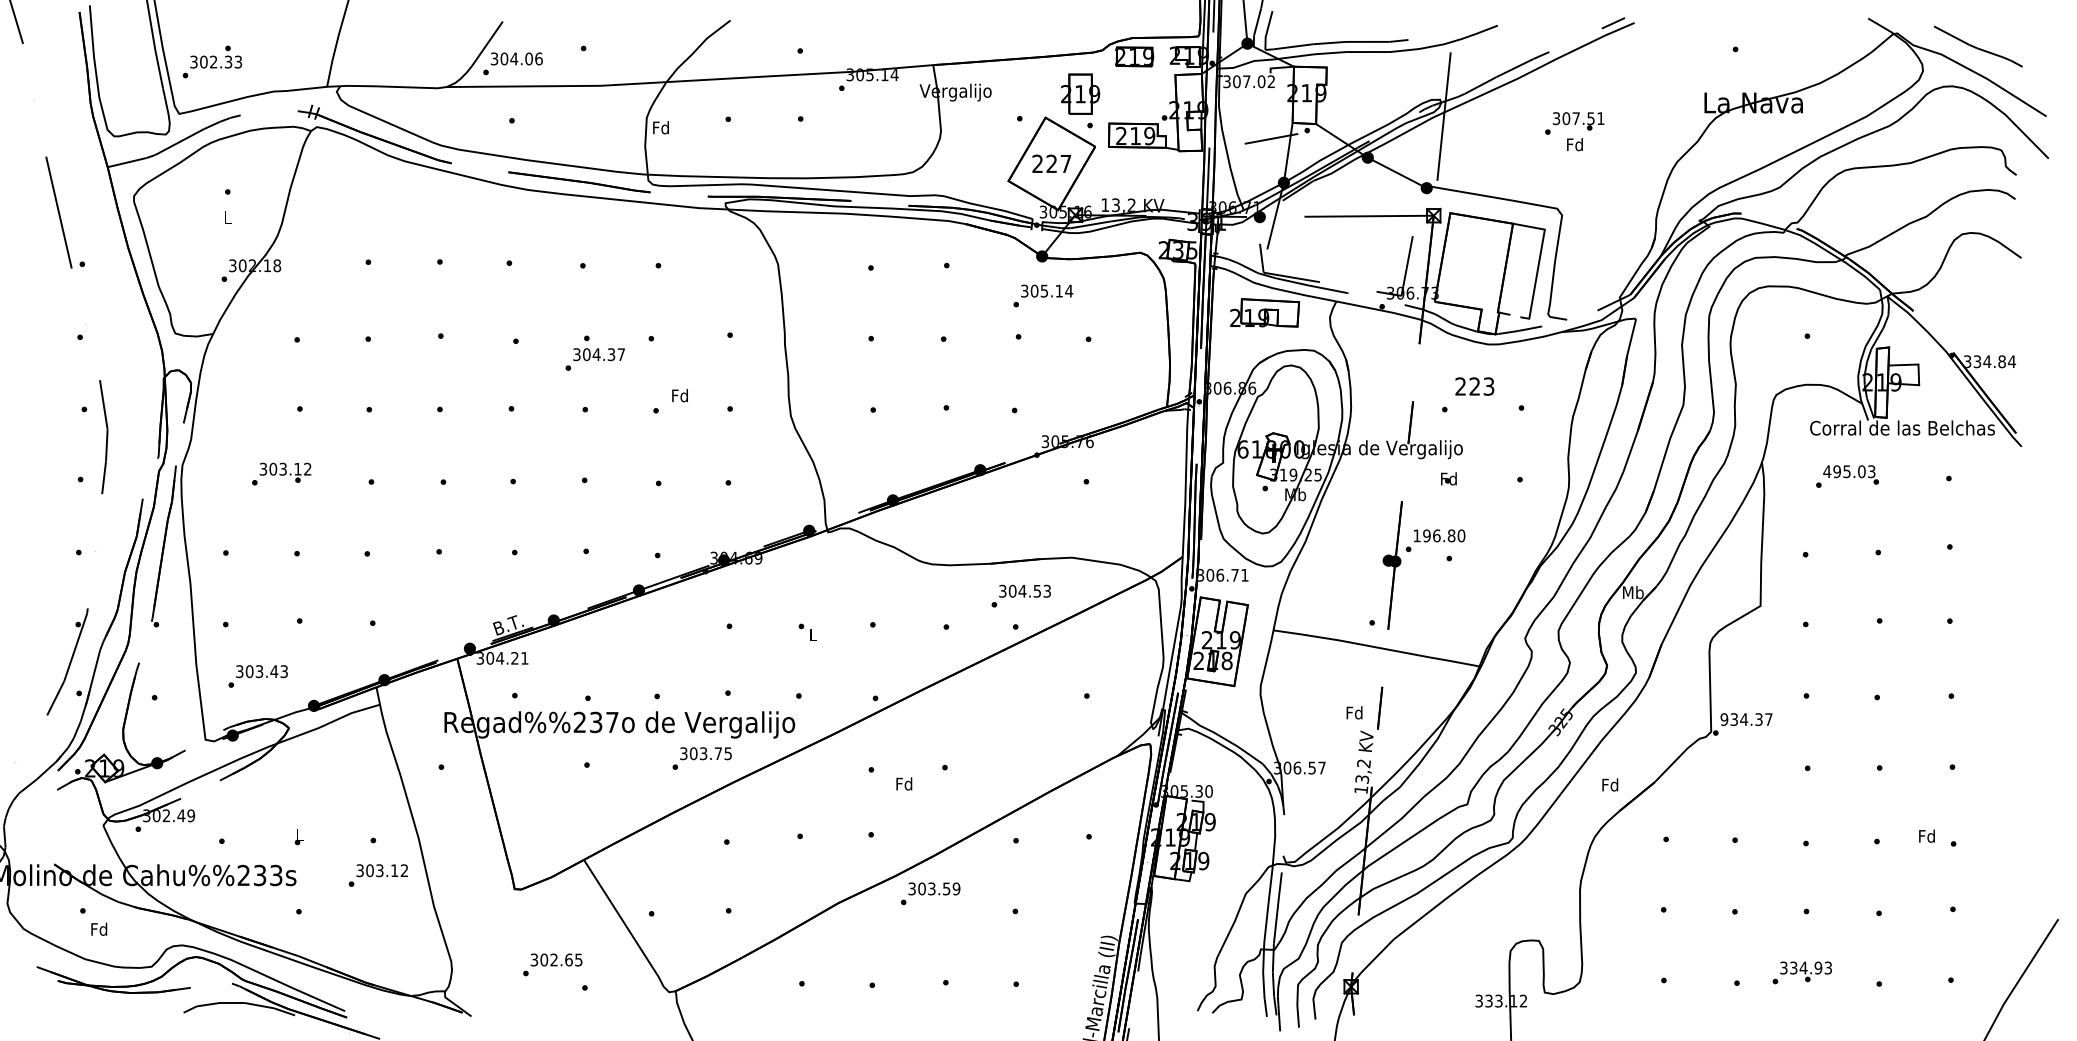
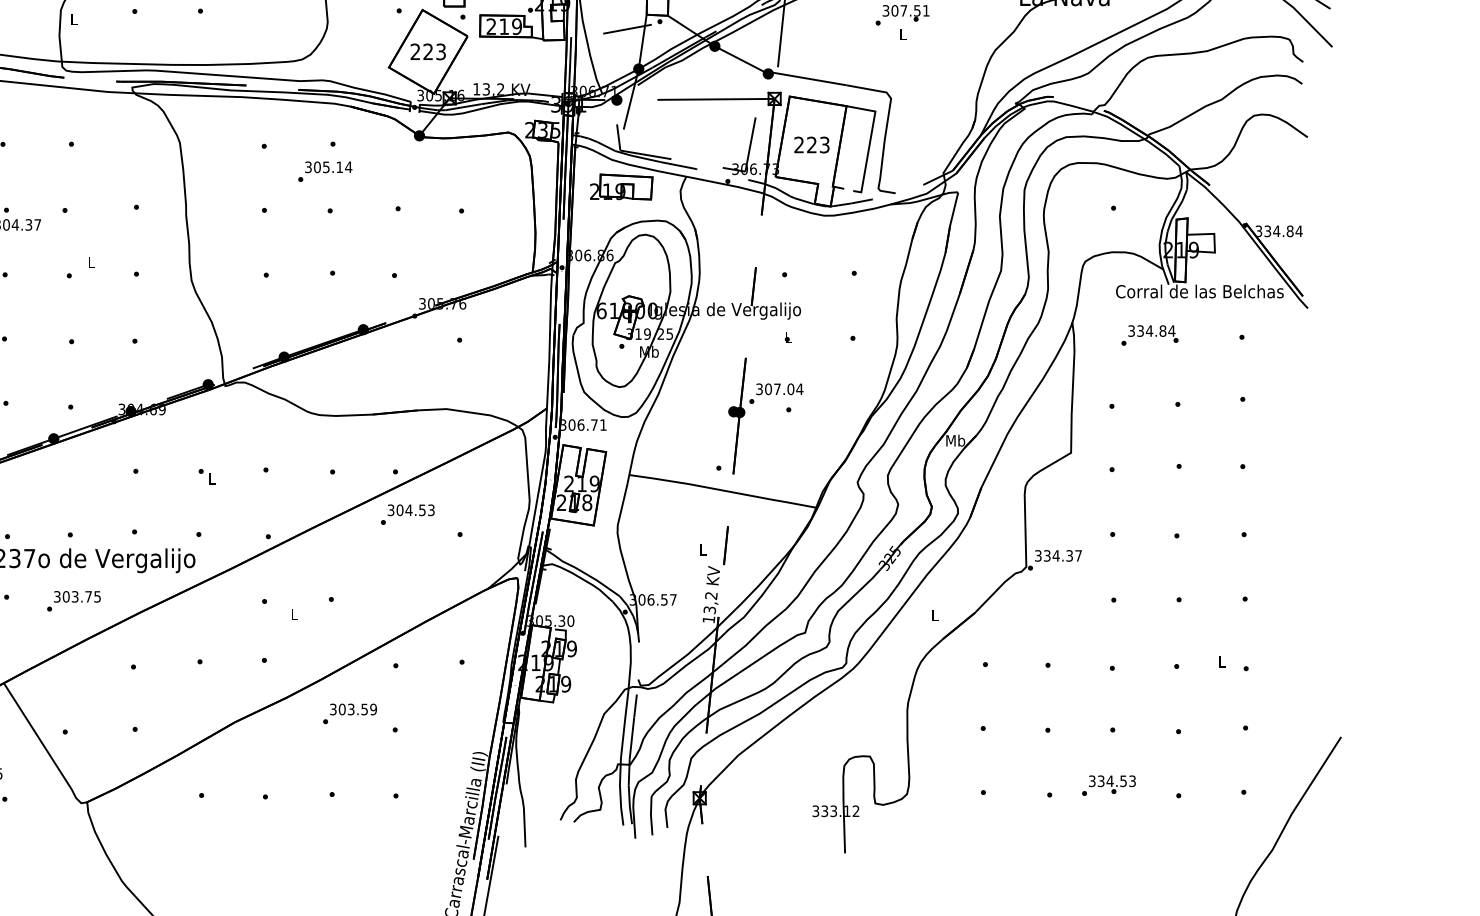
text: (660, 127) -> (73, 18), Fd -> L
text: (1574, 144) -> (902, 34), Fd -> L
text: (1065, 163) -> (440, 51), 227 -> 223
text: (1043, 295) -> (325, 171), moved
text: (1474, 386) -> (811, 144), moved
text: (679, 395) -> (90, 261), Fd -> L
text: (1849, 471) -> (1151, 330), 495.03 -> 334.84
text: (1448, 478) -> (788, 337), Fd -> L
text: (1439, 535) -> (779, 388), 196.80 -> 307.04
text: (1020, 595) -> (407, 514), moved
text: (1354, 712) -> (702, 549), Fd -> L
text: (1724, 719) -> (1038, 555), 934.37 -> 334.37
text: (701, 758) -> (73, 601), moved
text: (904, 783) -> (294, 613), Fd -> L
text: (1610, 784) -> (934, 614), Fd -> L
text: (1926, 835) -> (1221, 661), Fd -> L
text: (930, 893) -> (349, 713), moved
text: (1818, 967) -> (1123, 780), 334.93 -> 334.53

